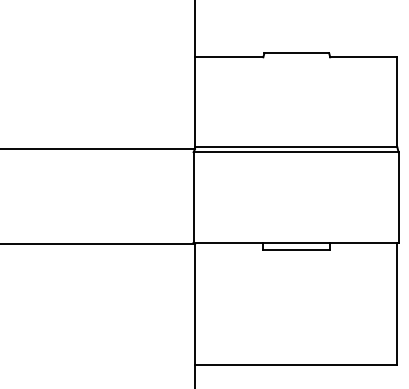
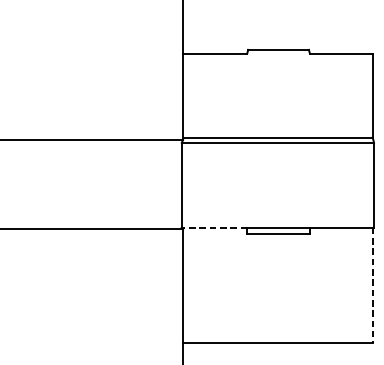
line: (228, 242) -> (214, 227), solid -> dashed
line: (397, 304) -> (373, 285), solid -> dashed

